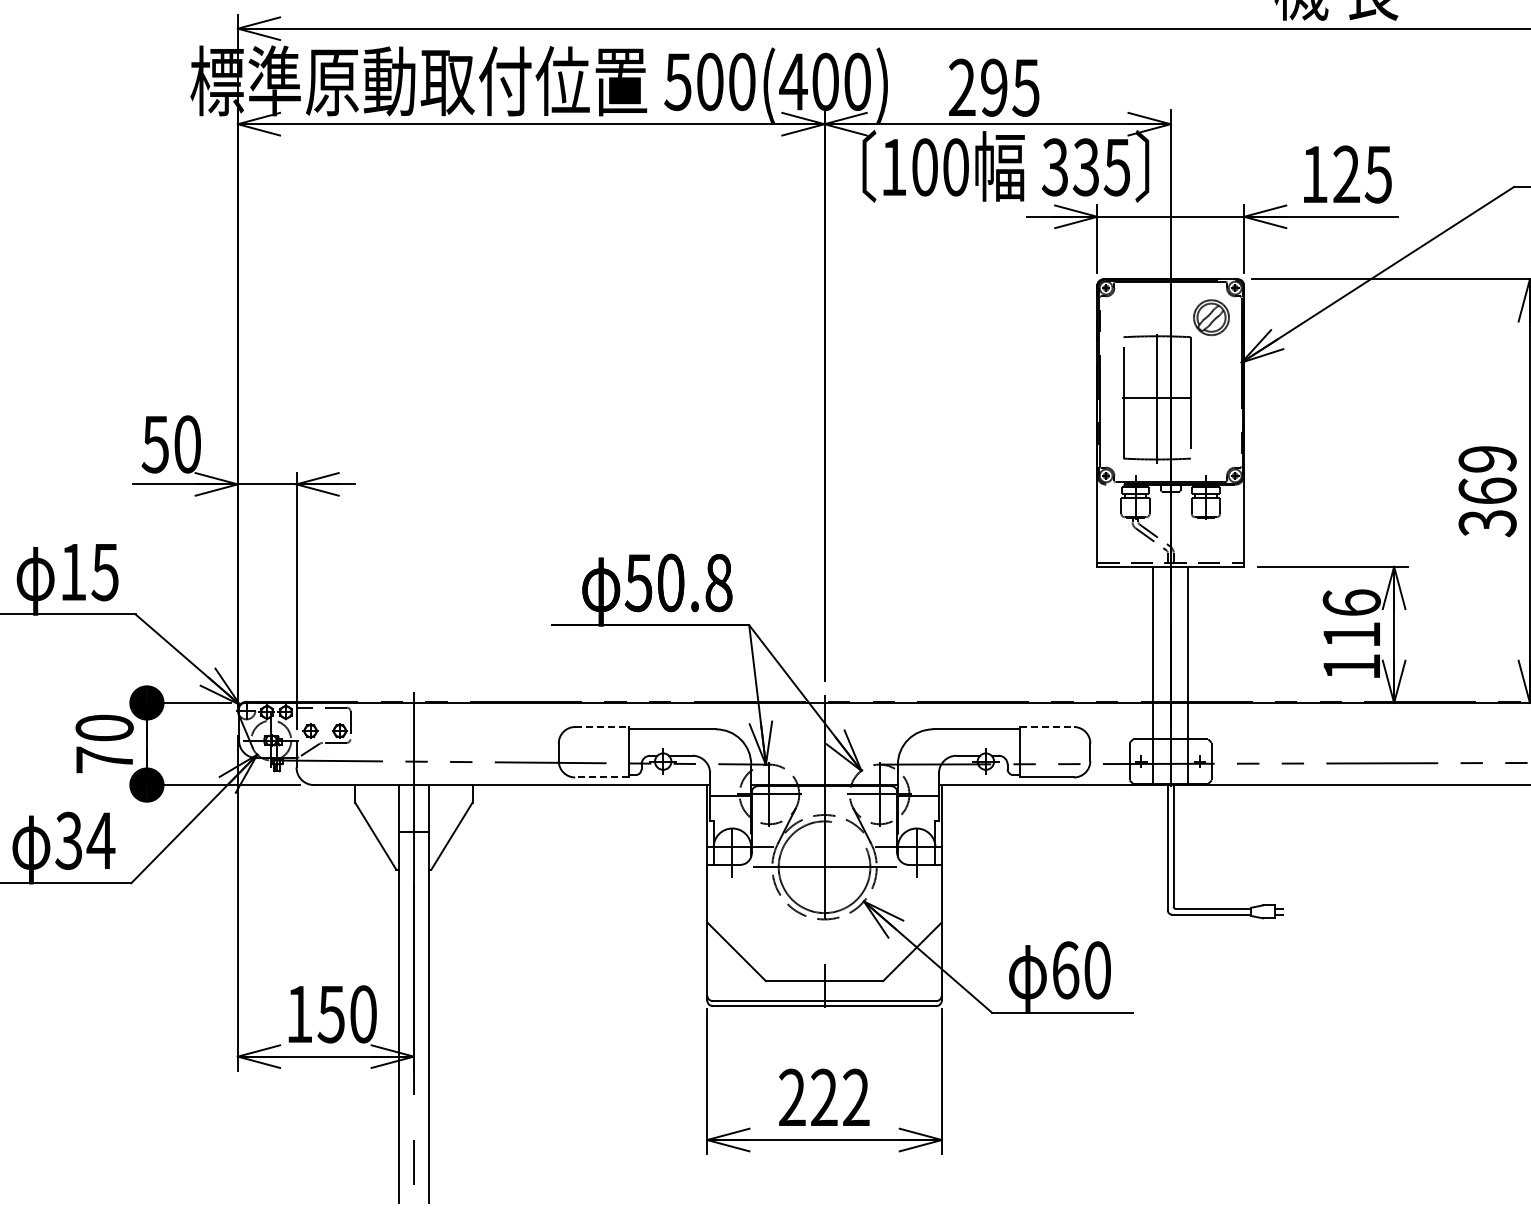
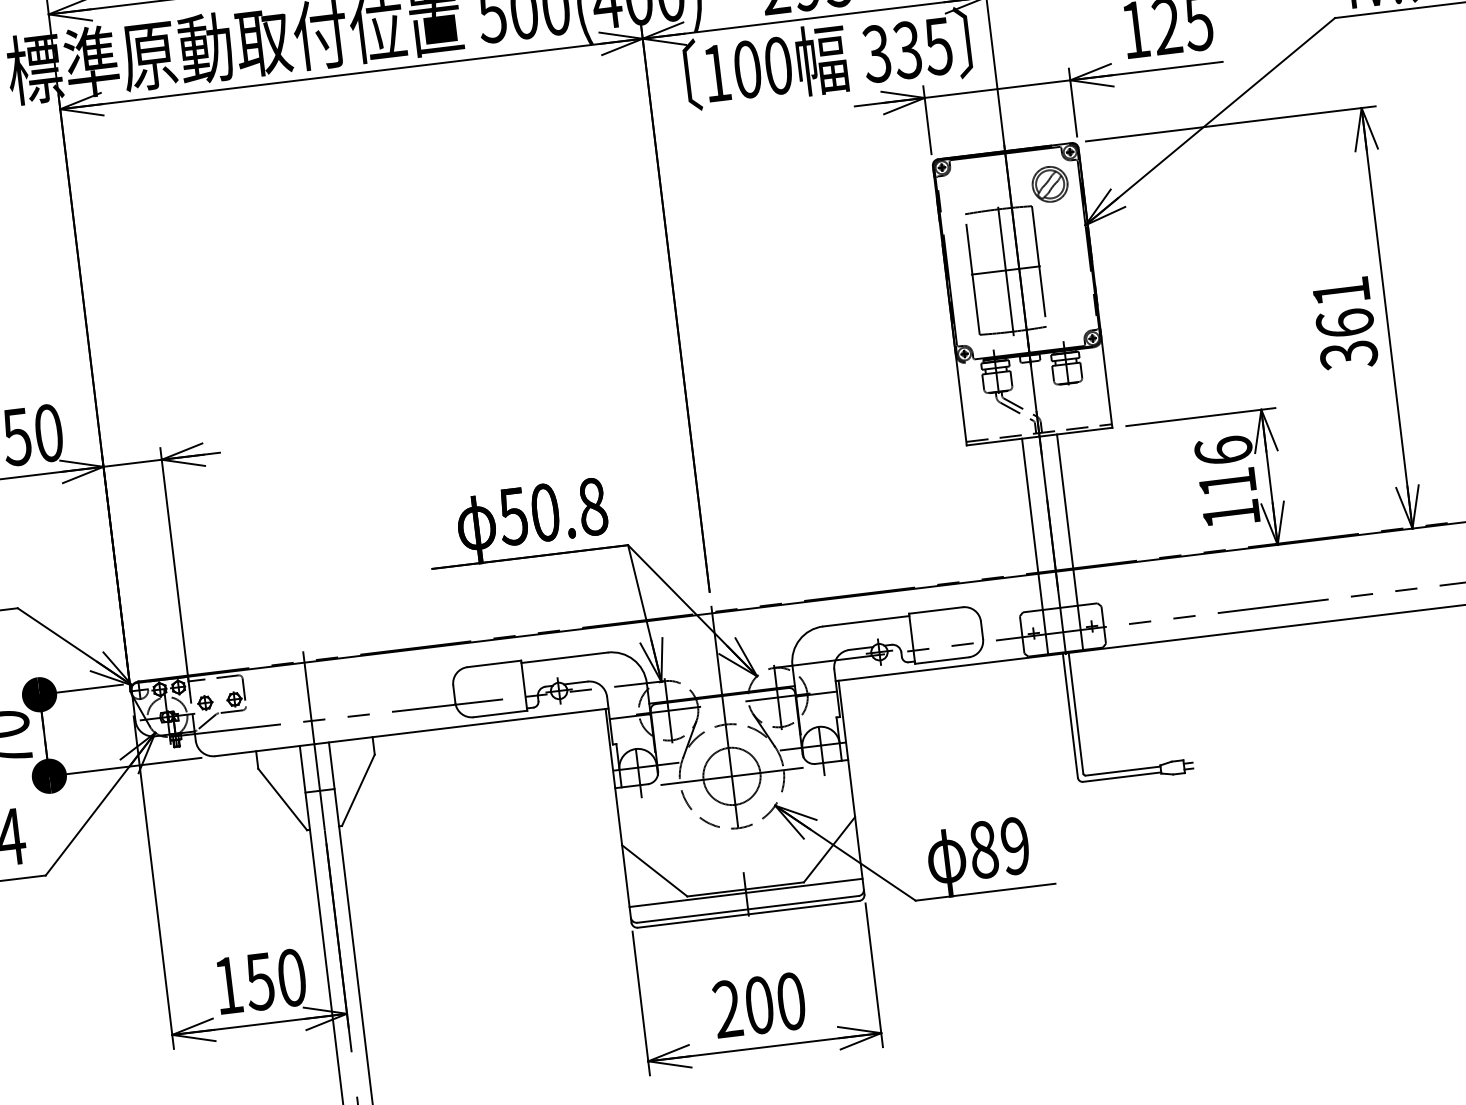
text: (1487, 459) -> (1341, 291), 369 -> 361
line: (602, 727) -> (494, 664), dashed -> solid
line: (1046, 727) -> (935, 611), dashed -> solid
line: (602, 777) -> (500, 714), dashed -> solid
circle: (824, 866) -> (731, 775), size x0.62
text: (1081, 970) -> (999, 848), 60 -> 89
line: (824, 984) -> (746, 892), added
text: (840, 1097) -> (775, 1003), 222 -> 200

